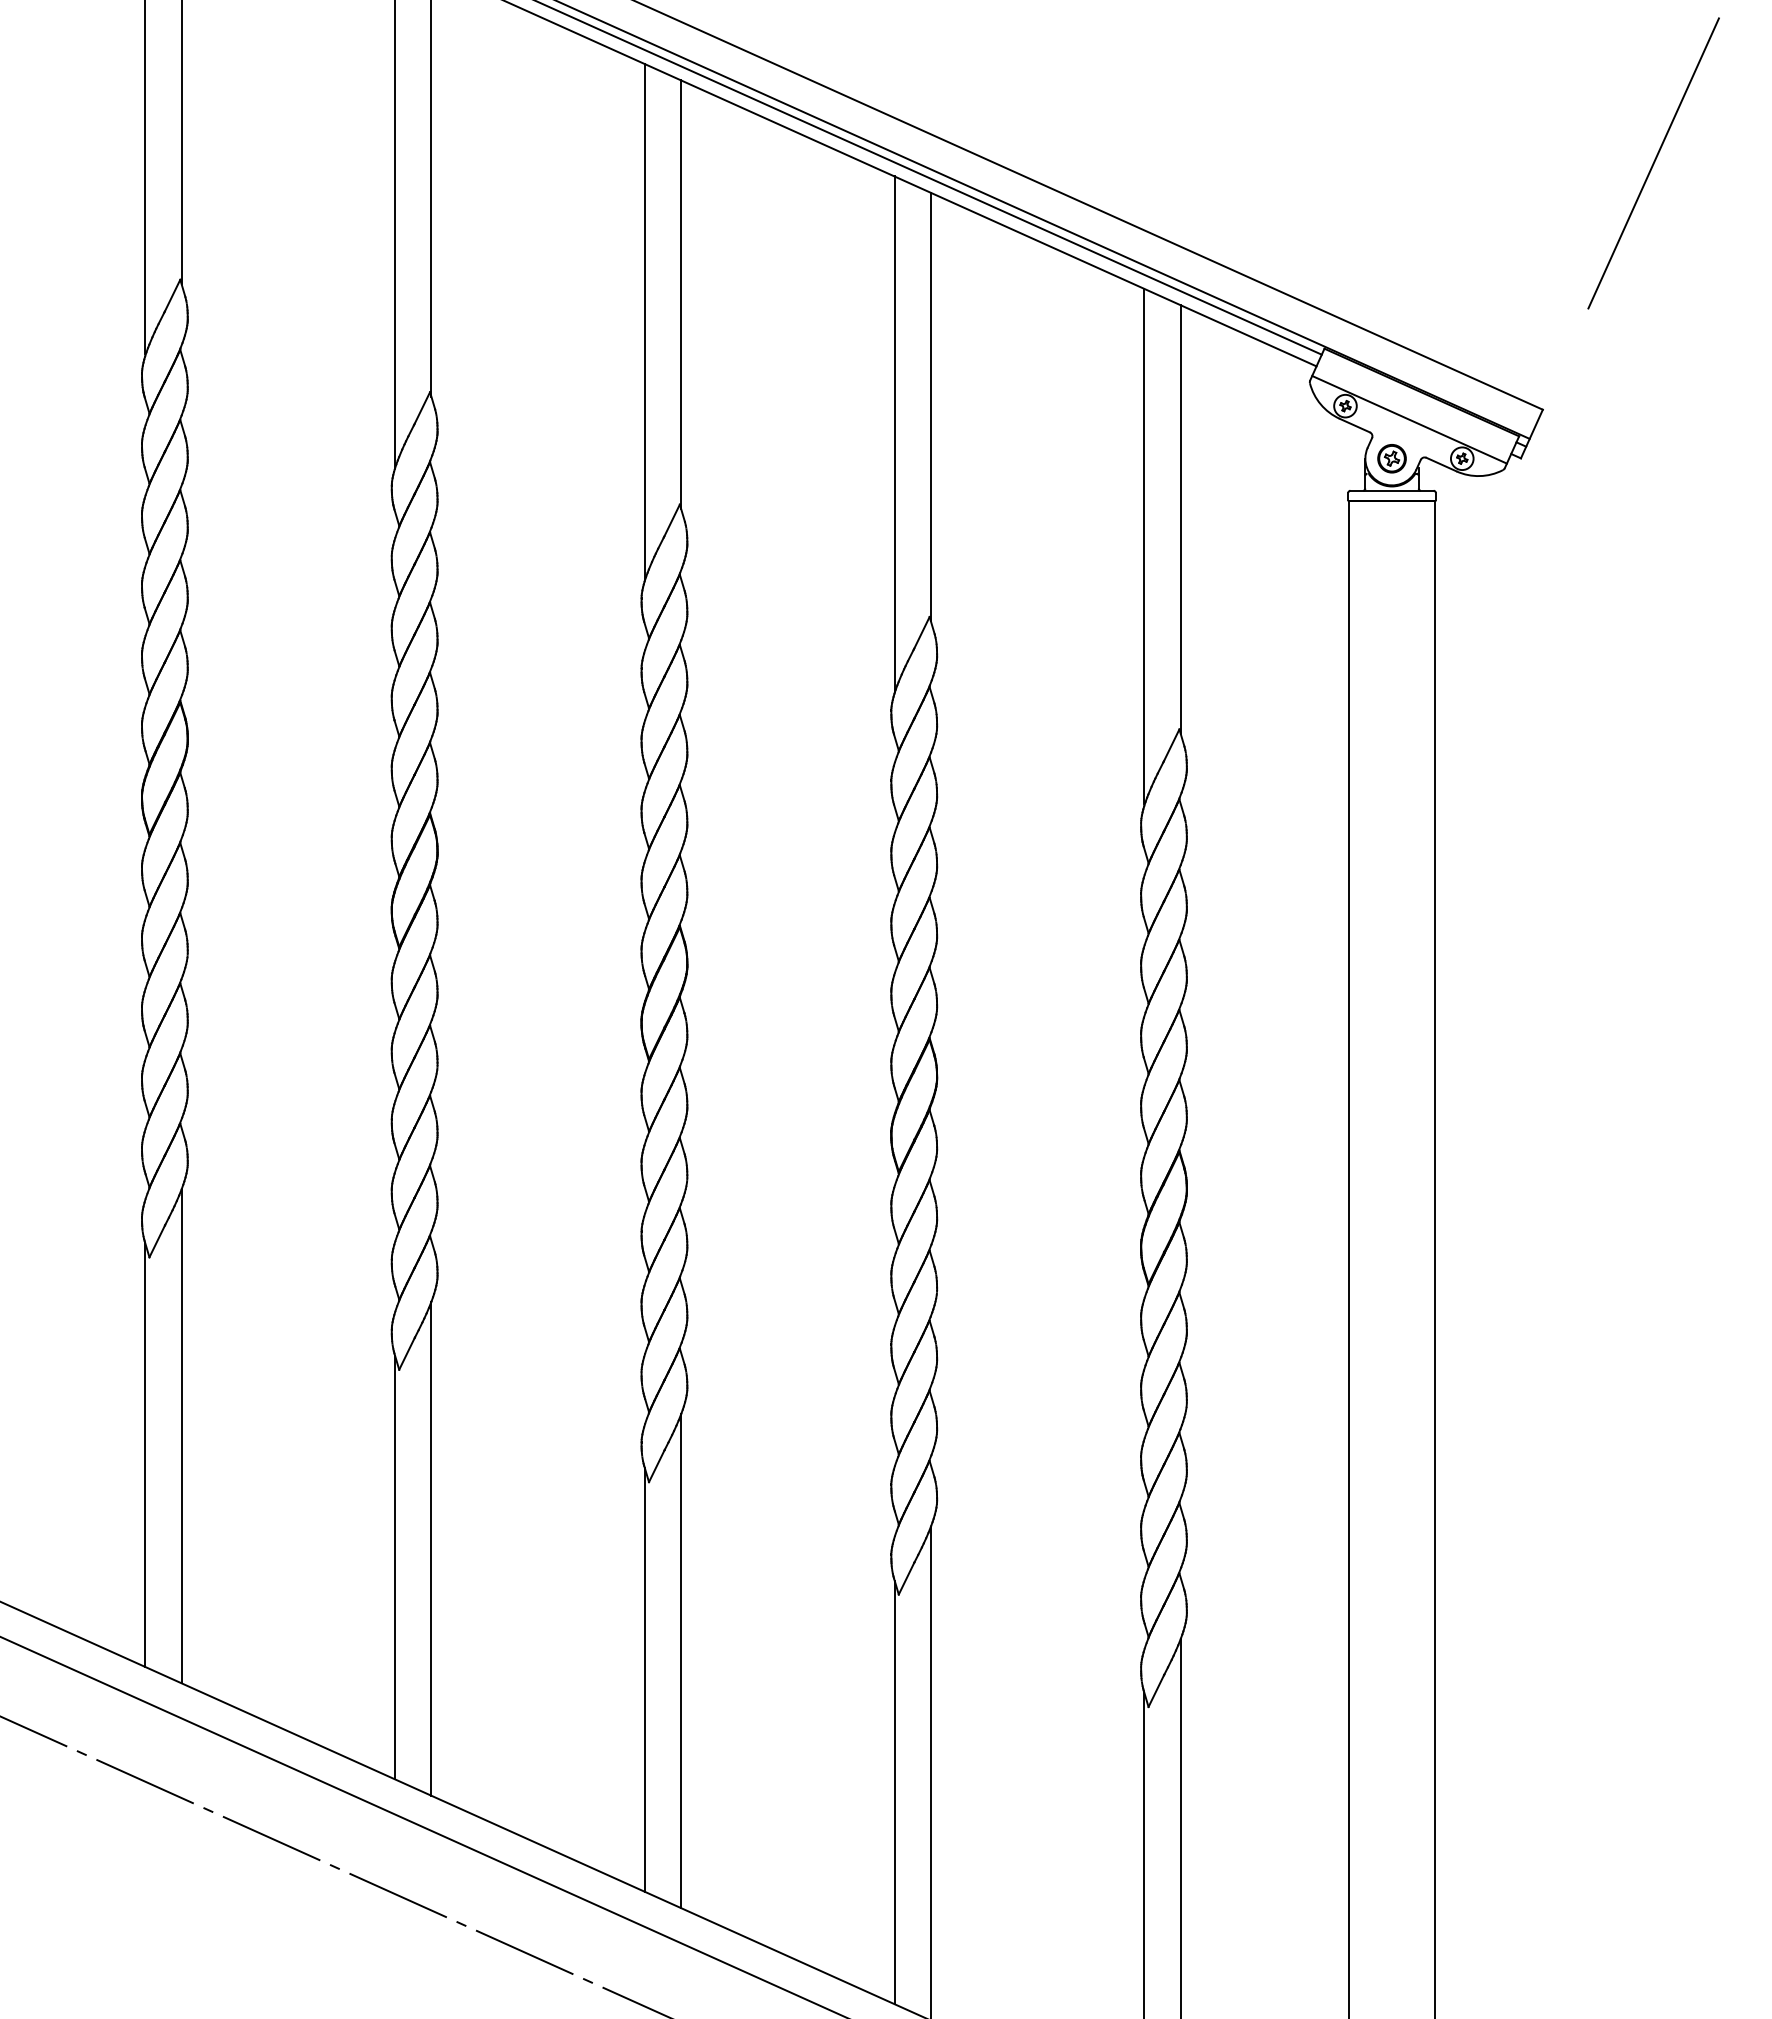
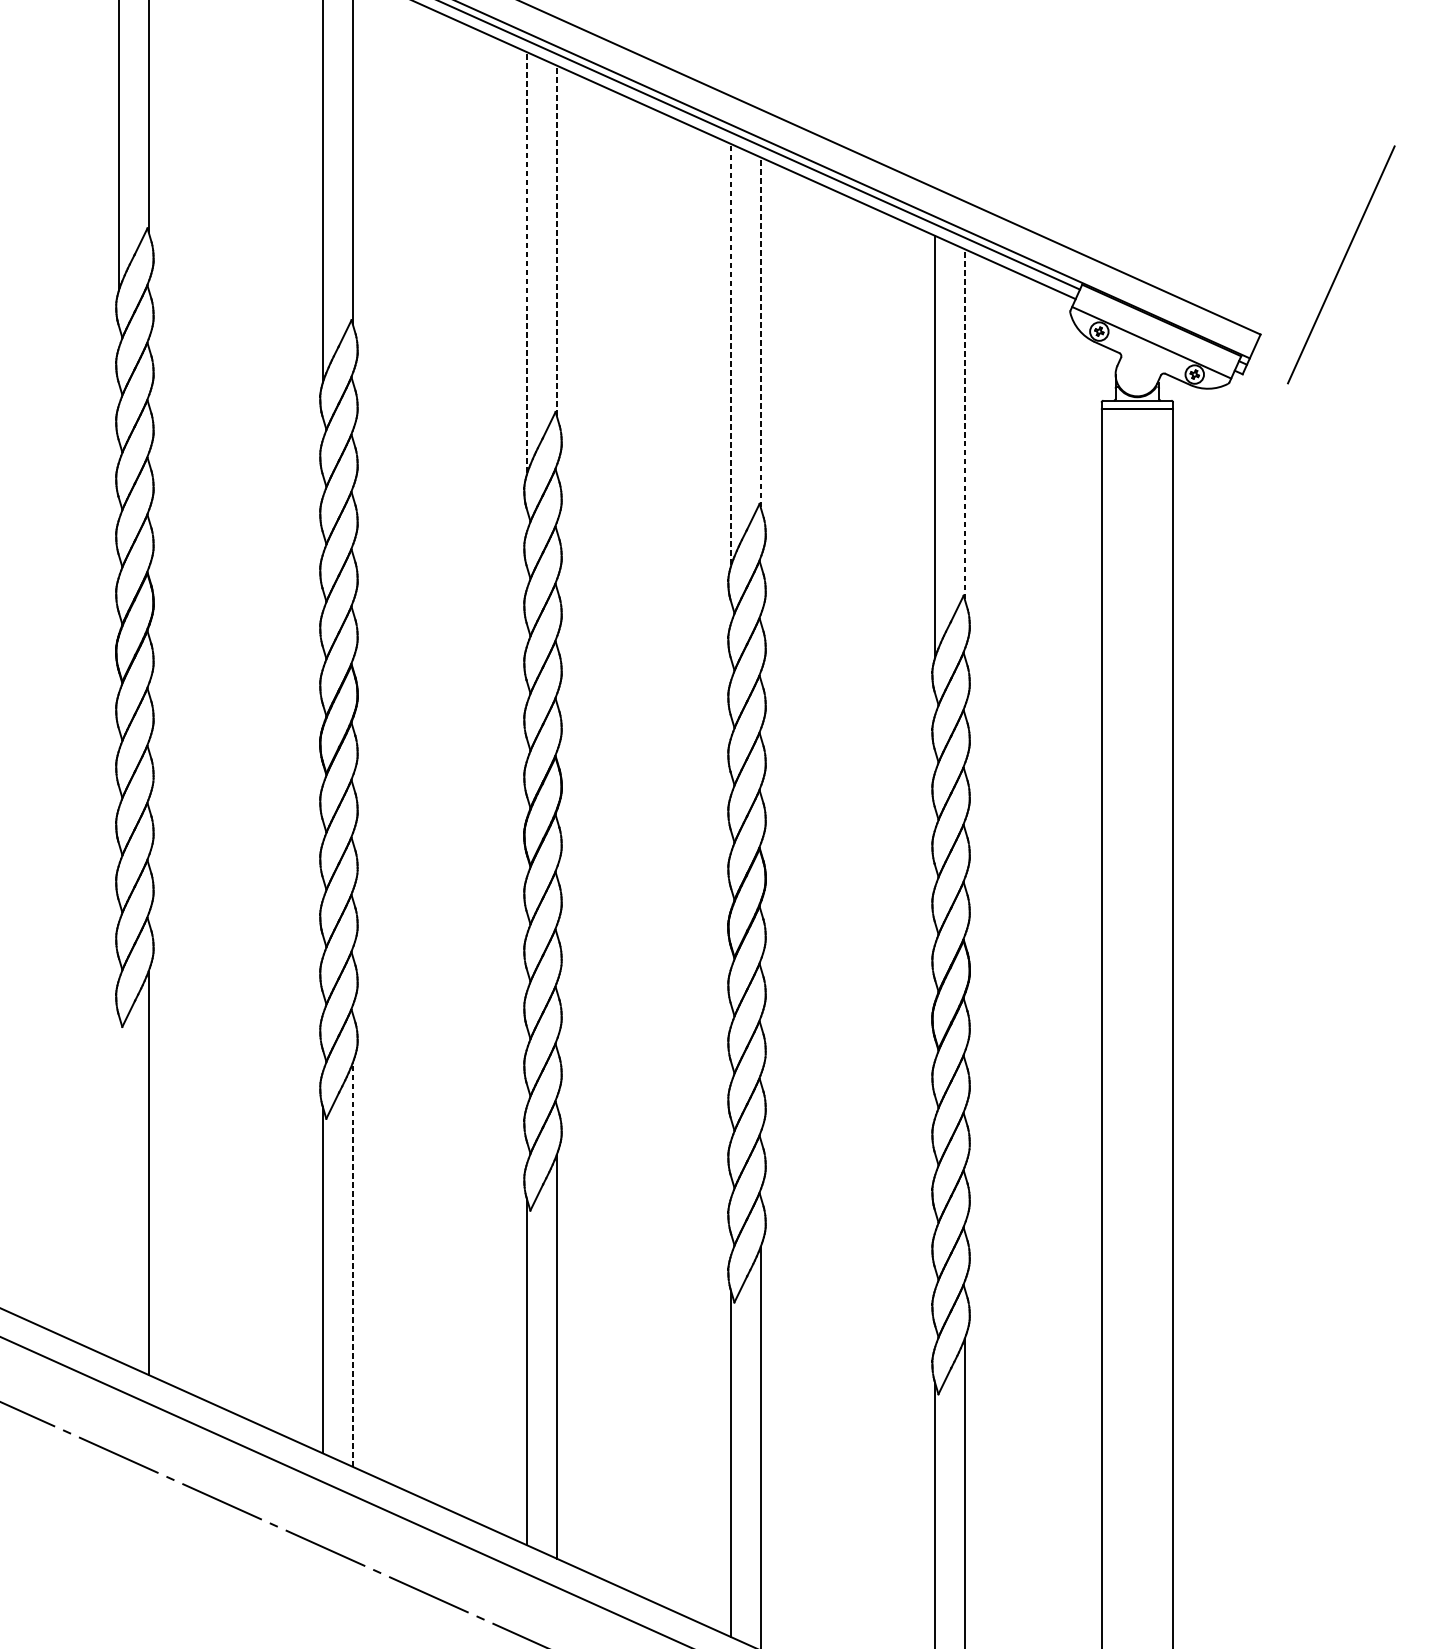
line: (1653, 163) -> (1341, 264), moved
line: (681, 294) -> (556, 240), solid -> dashed
line: (644, 321) -> (526, 262), solid -> dashed
line: (930, 406) -> (760, 331), solid -> dashed
line: (894, 434) -> (730, 354), solid -> dashed
part: (1391, 458) -> (1136, 374), removed
line: (1180, 518) -> (964, 423), solid -> dashed
line: (145, 1454) -> (119, 1188), removed
line: (431, 1548) -> (352, 1264), solid -> dashed

